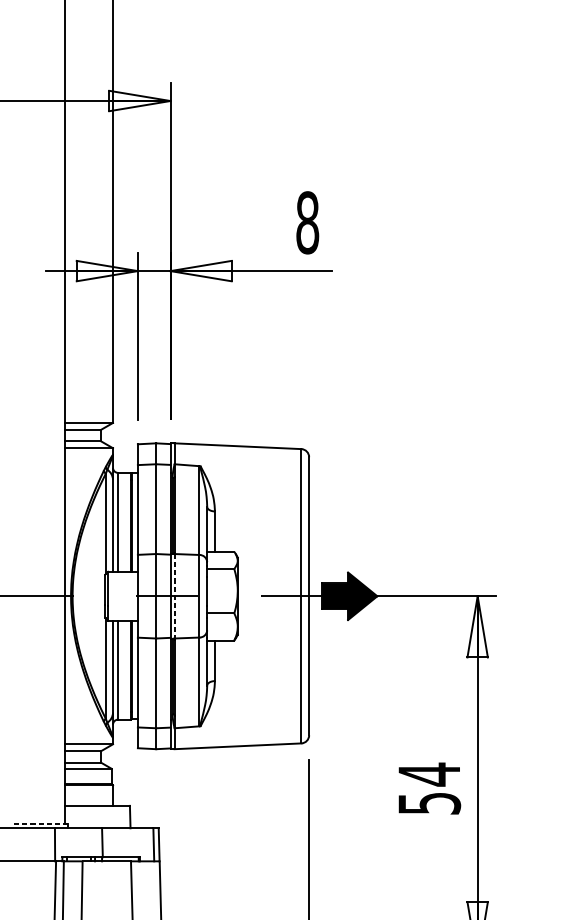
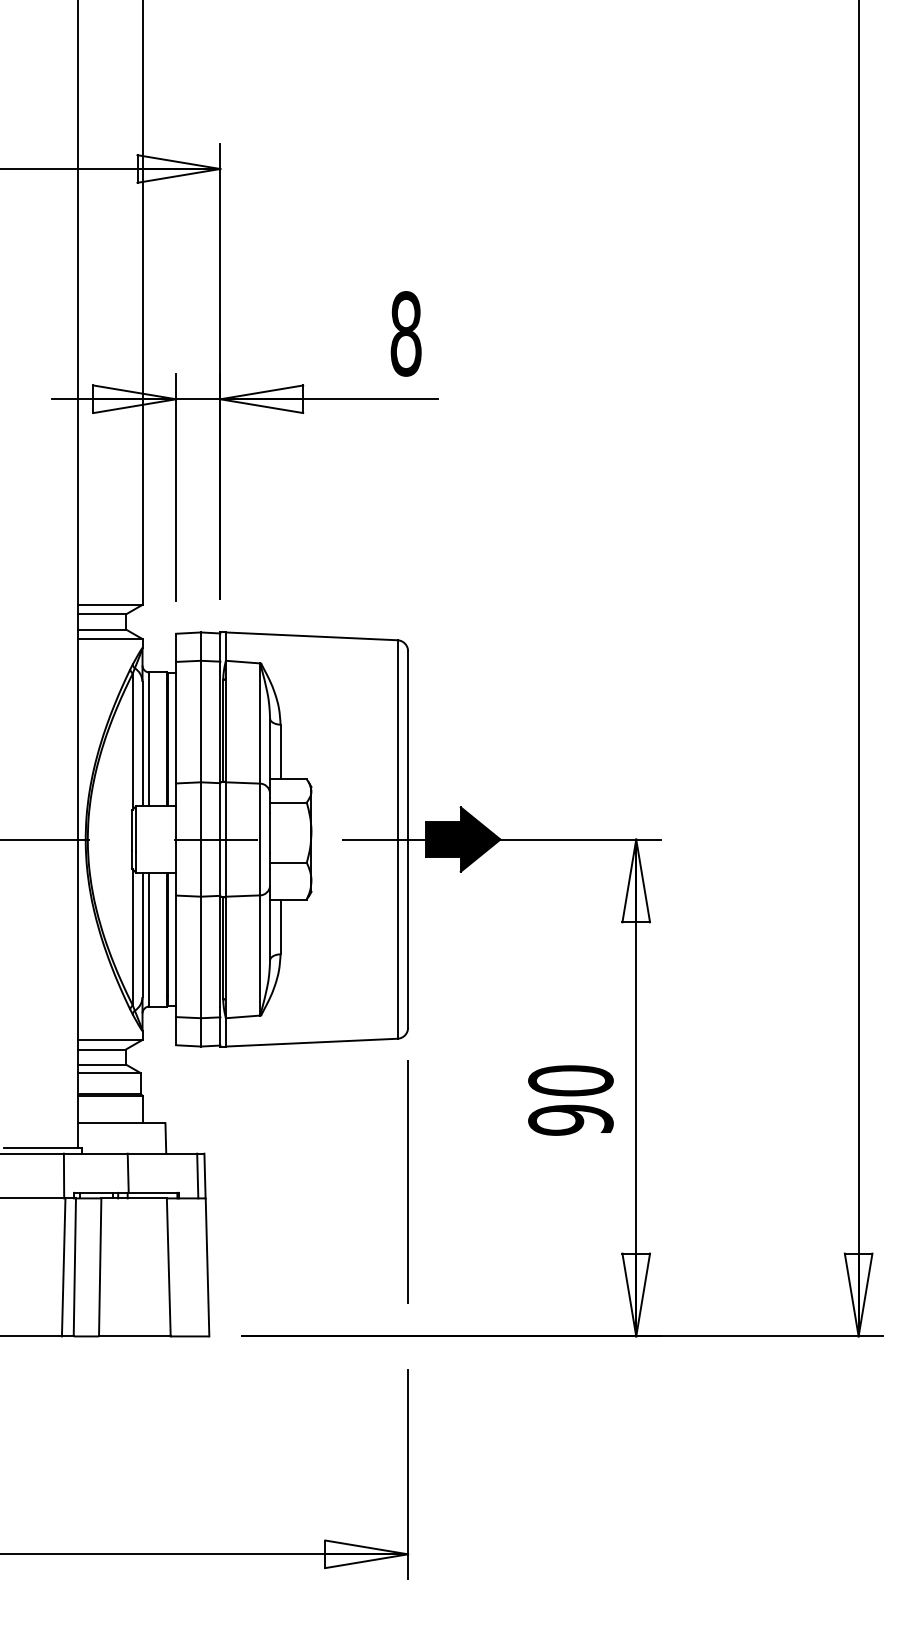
line: (174, 596) -> (225, 840), dashed -> solid
text: (429, 788) -> (570, 1099), 54 -> 90
line: (39, 824) -> (43, 1148), dashed -> solid

